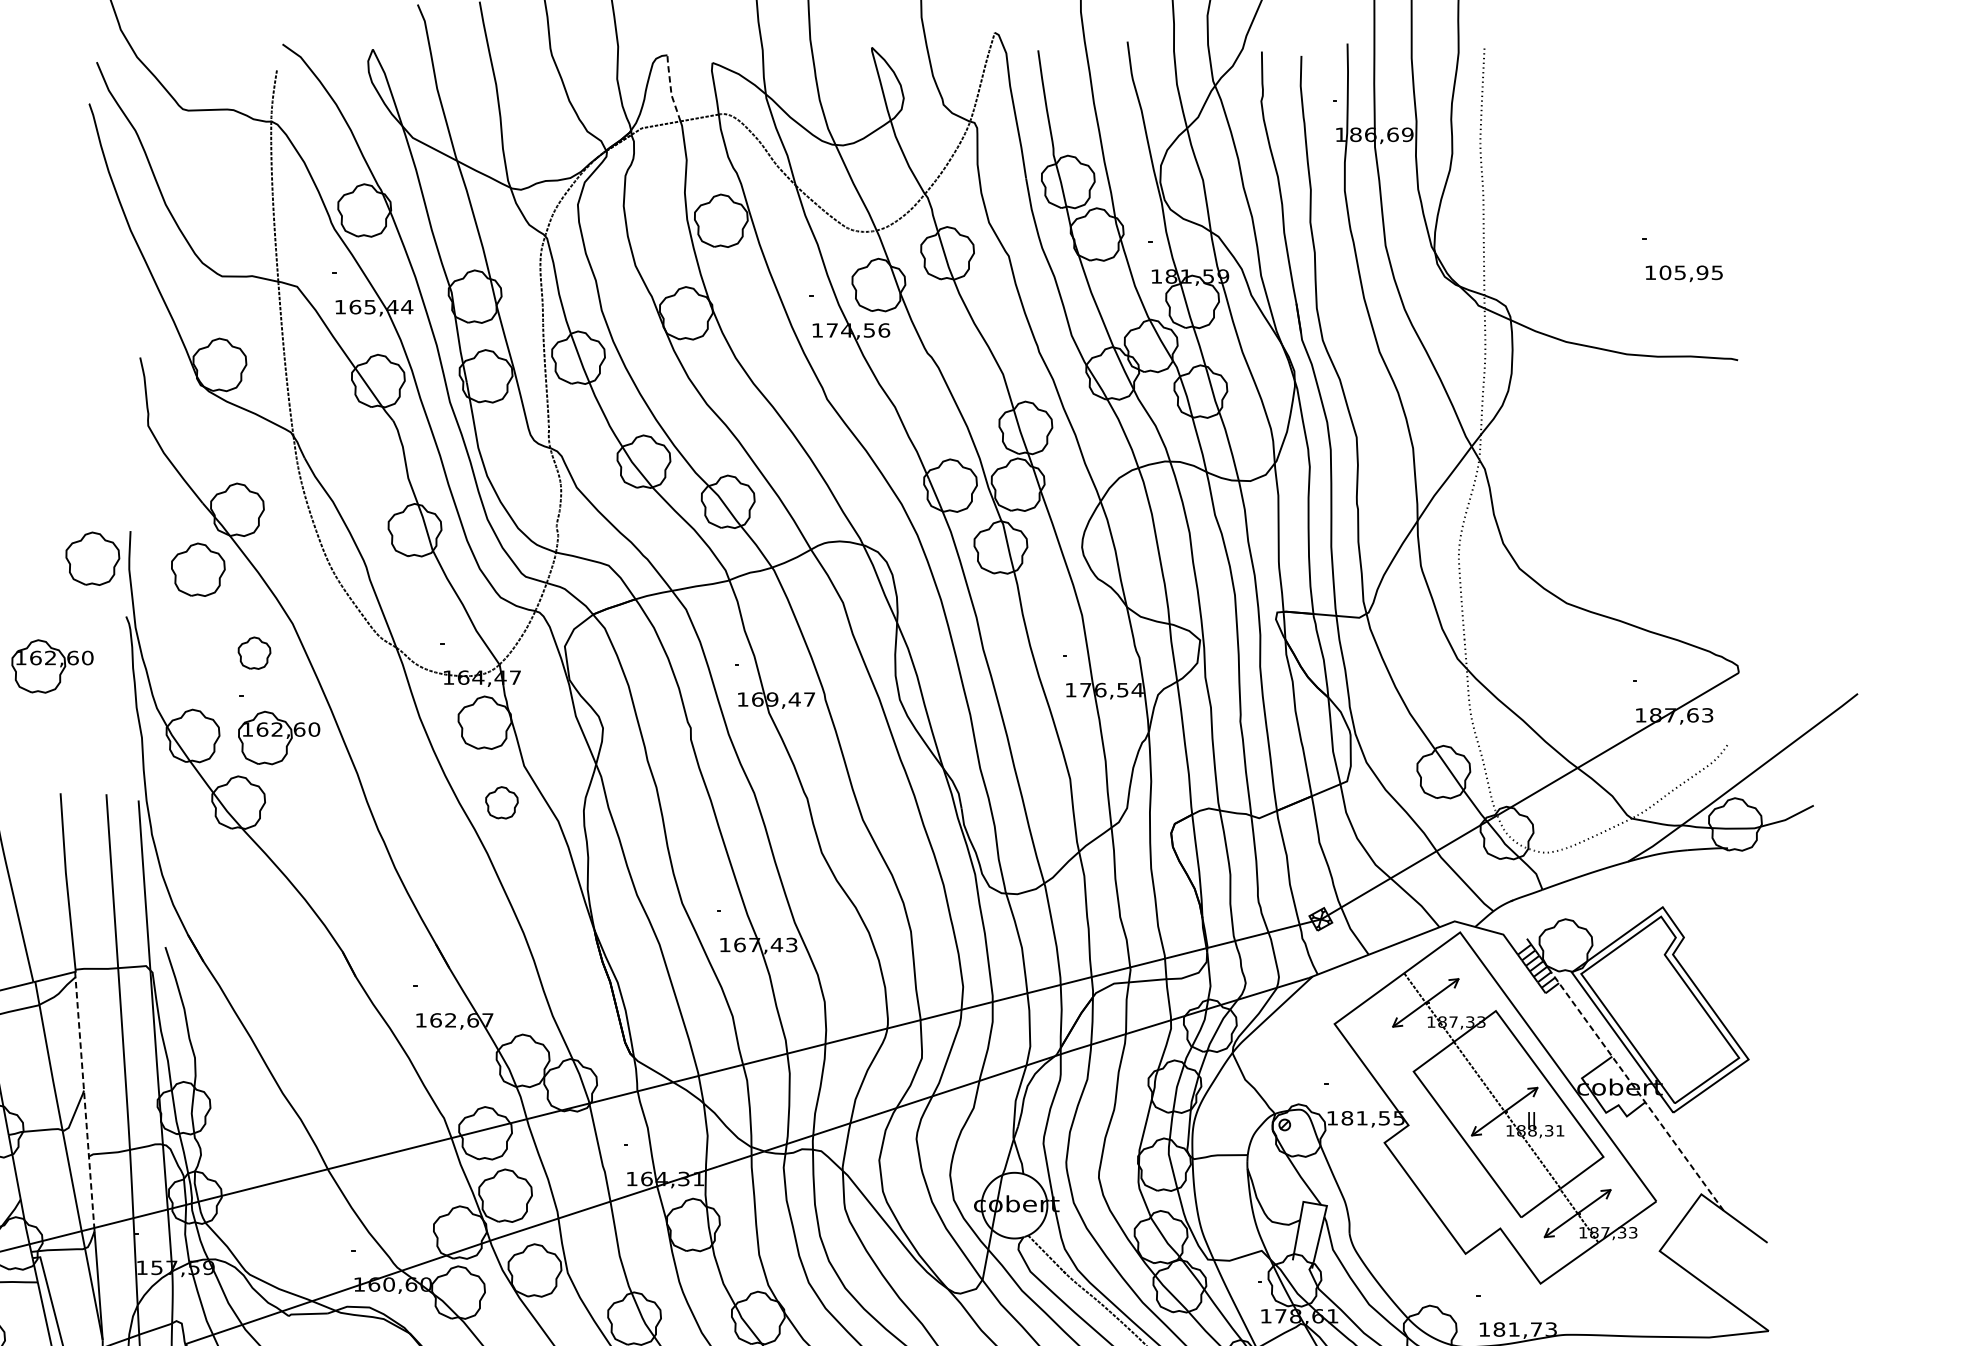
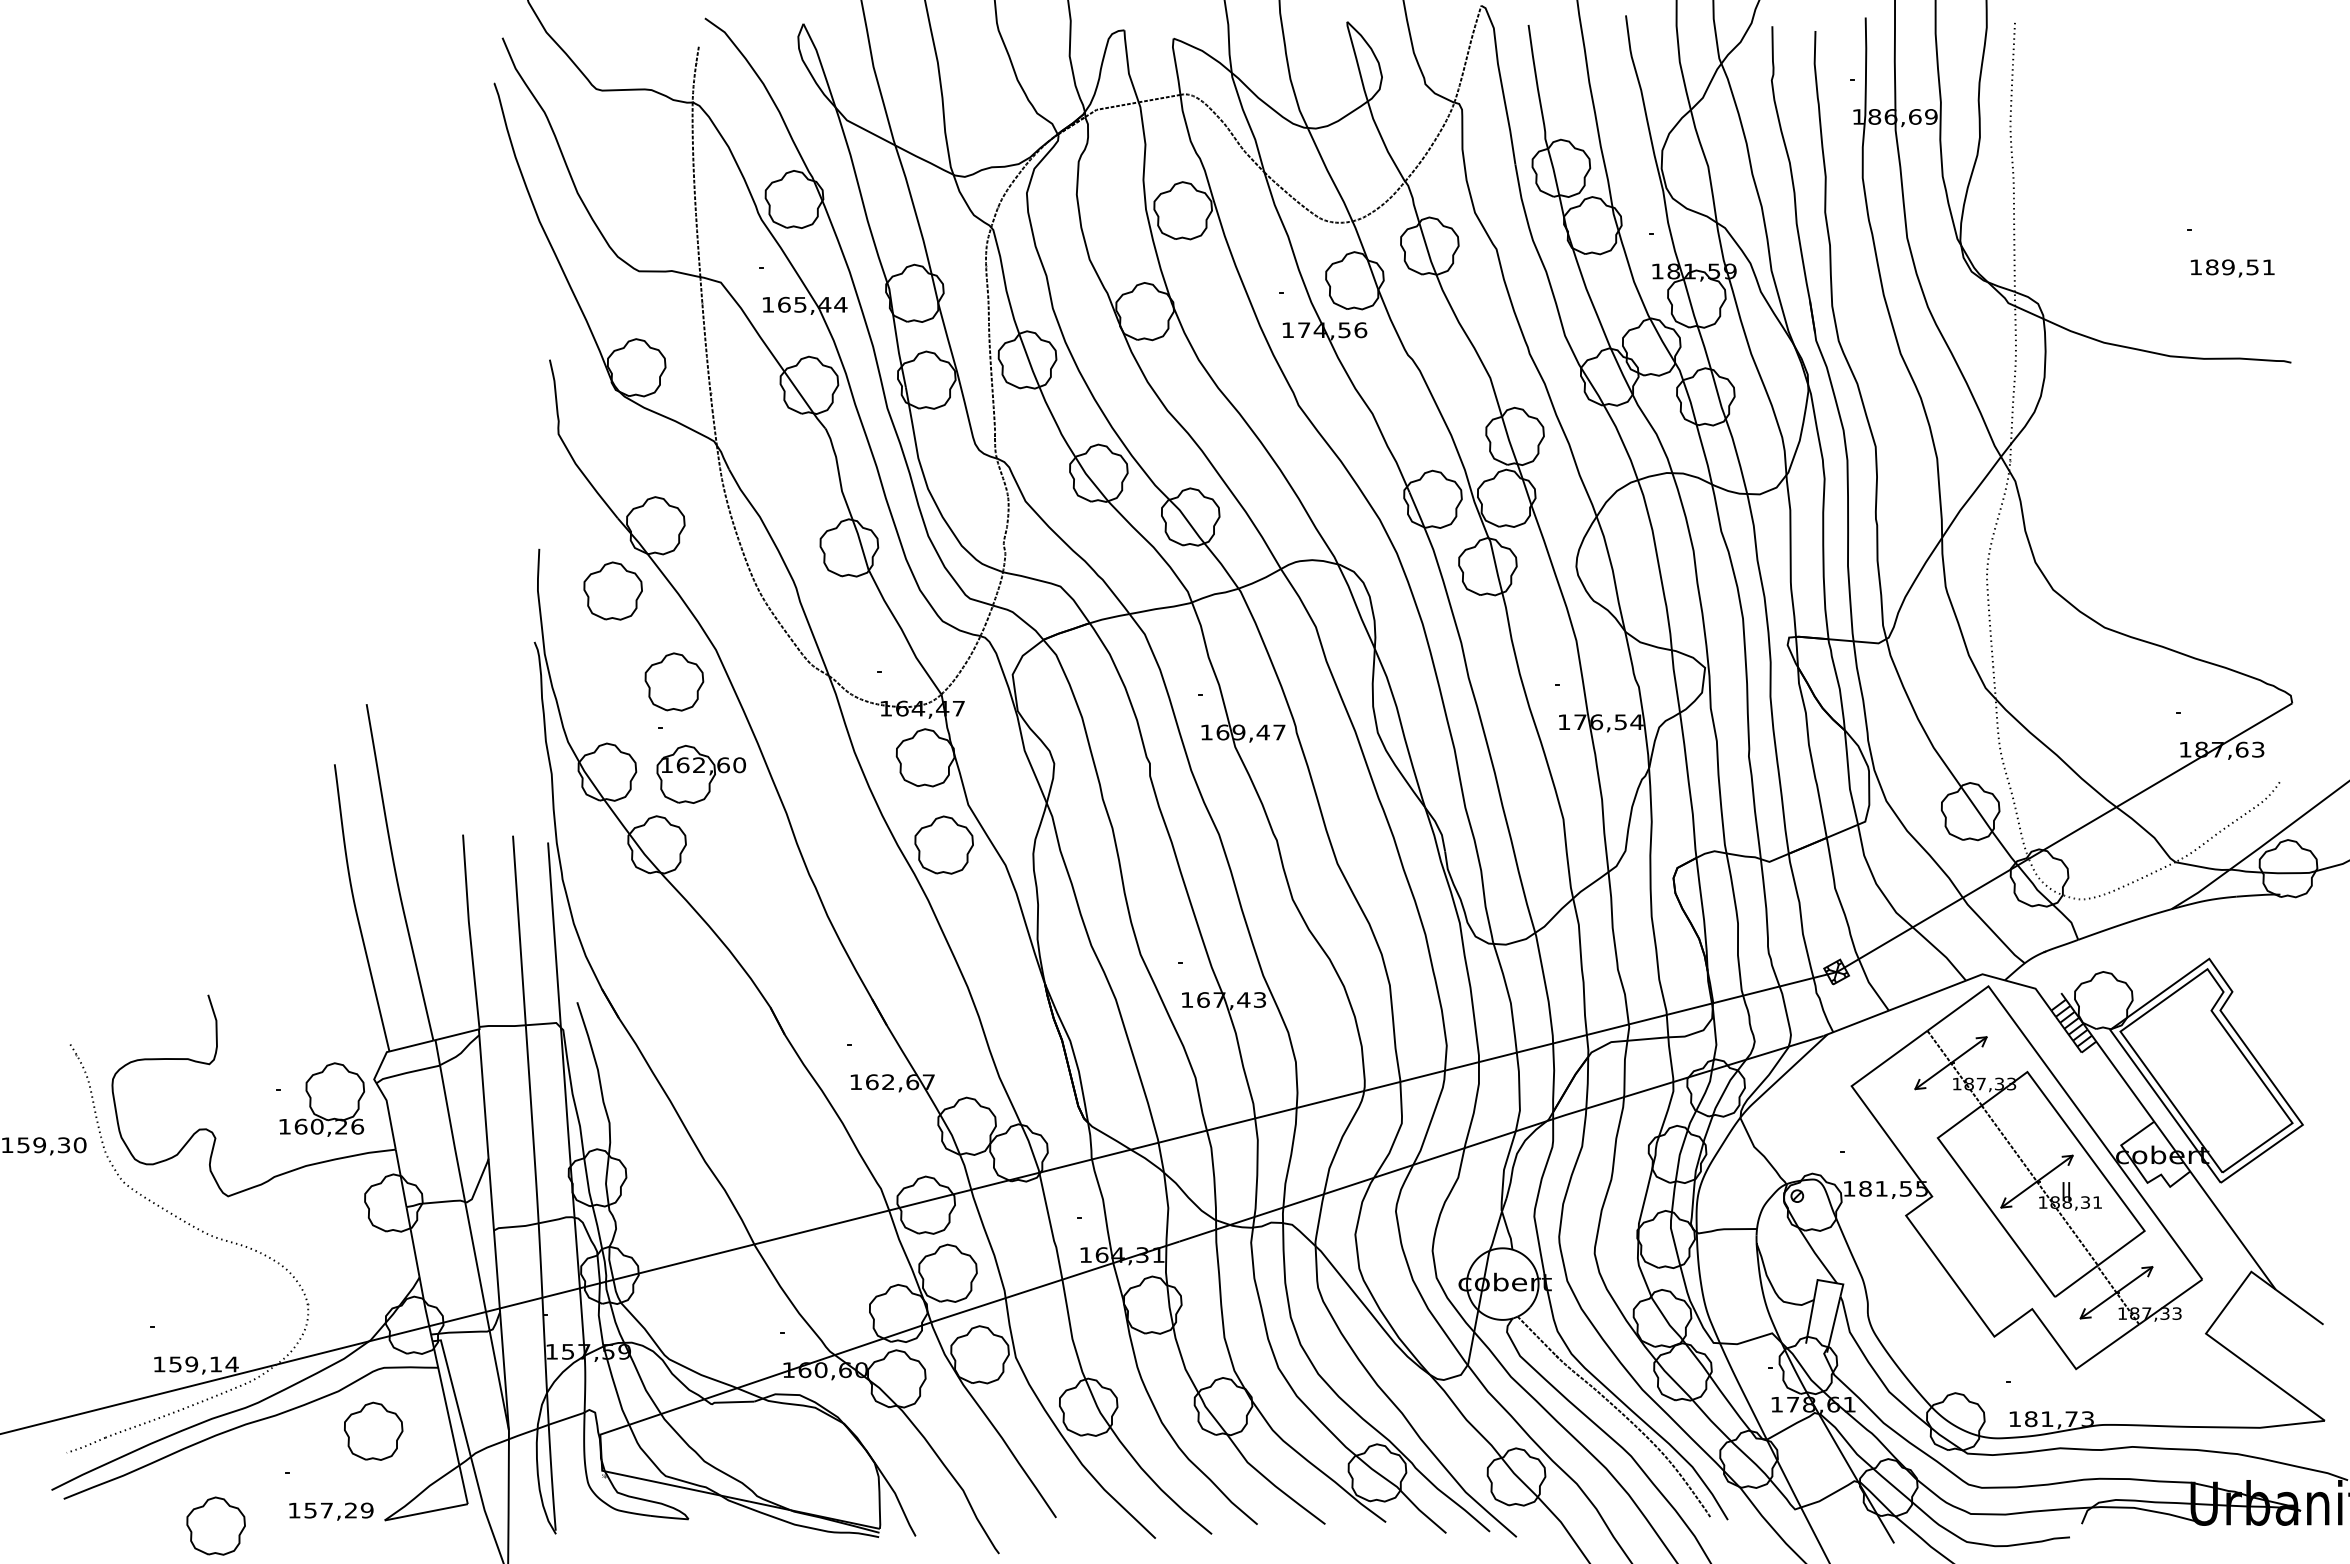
line: (671, 88) -> (1128, 66), dashed -> solid
text: (1691, 272) -> (2240, 267), 105,95 -> 189,51
part: (92, 558) -> (497, 578), removed
part: (254, 652) -> (674, 681), size x1.67
part: (51, 666) -> (453, 696), removed
part: (501, 802) -> (943, 844), size x1.67
line: (1637, 1091) -> (2181, 1159), dashed -> solid
line: (84, 1099) -> (489, 1168), dashed -> solid

